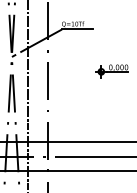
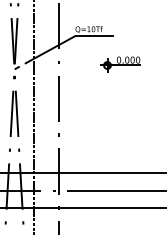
part: (112, 71) -> (120, 64), moved

